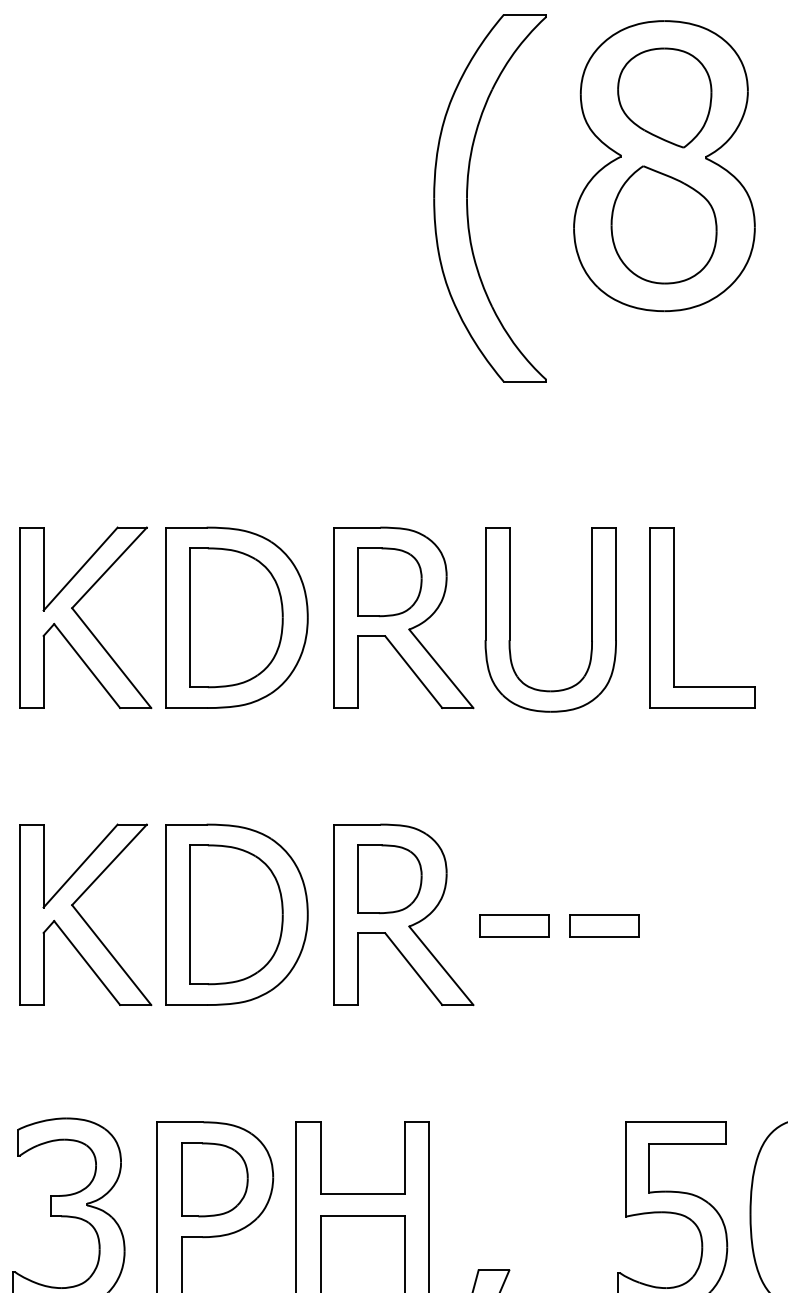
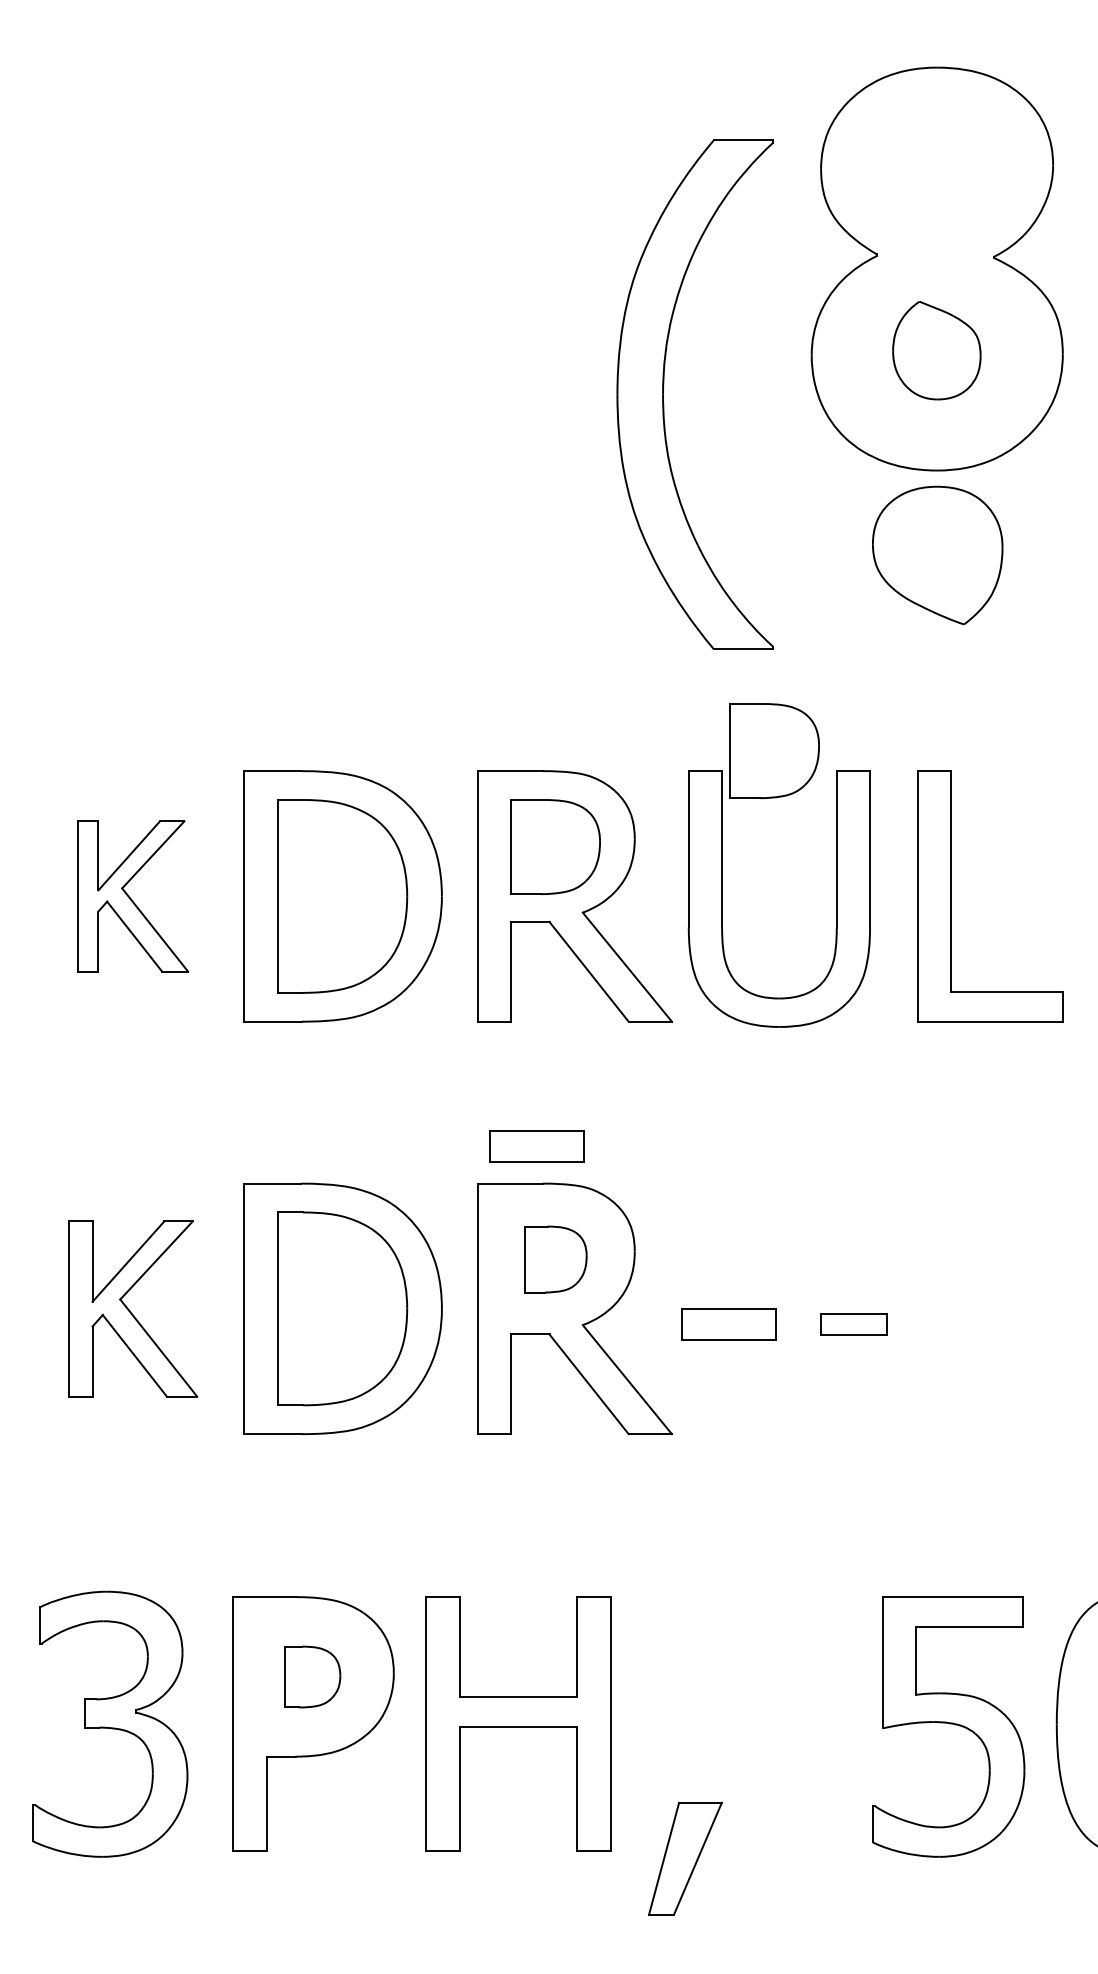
part: (664, 98) -> (937, 555), moved
part: (467, 198) -> (663, 394), moved
part: (663, 224) -> (936, 350), size x0.6
part: (547, 513) -> (774, 751), added
part: (85, 617) -> (133, 896), size x0.6
part: (375, 797) -> (536, 1146), added
part: (389, 879) -> (555, 1259), size x0.7
part: (85, 914) -> (133, 1308), size x0.7
part: (604, 926) -> (854, 1324), size x0.7
part: (214, 1179) -> (312, 1676), size x0.6

